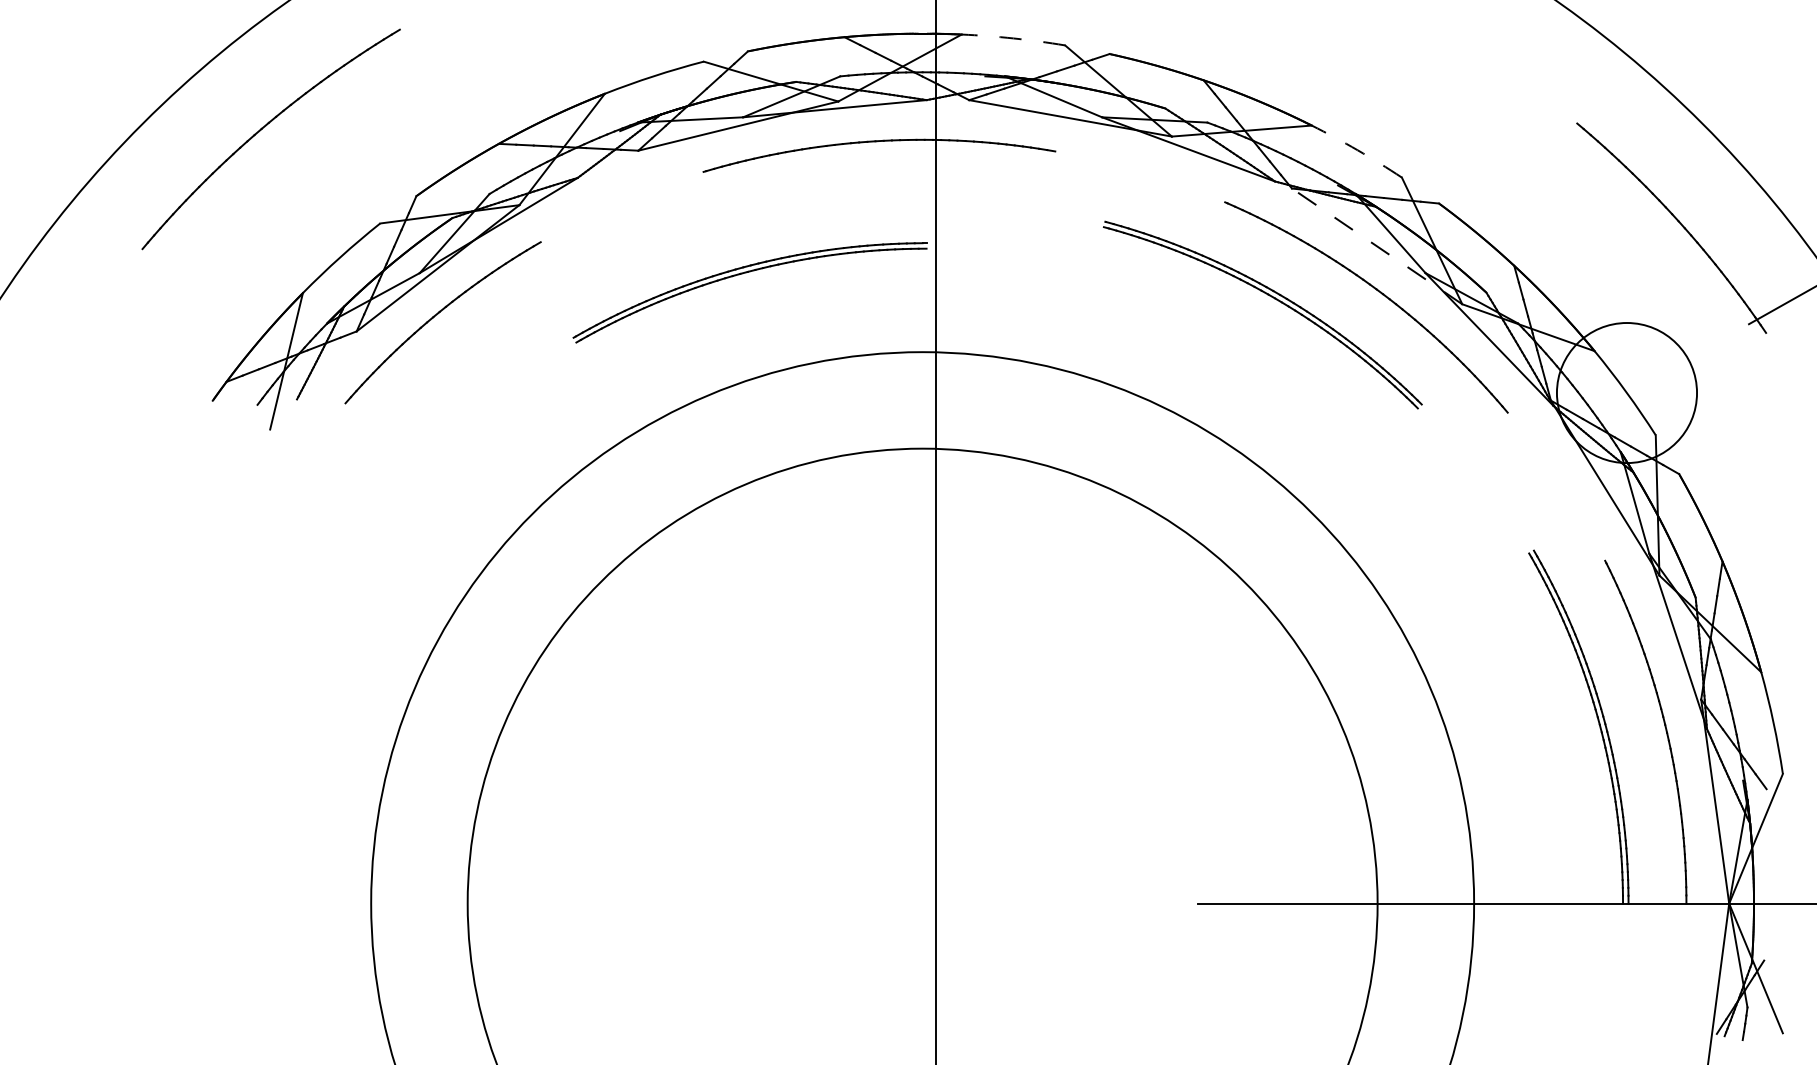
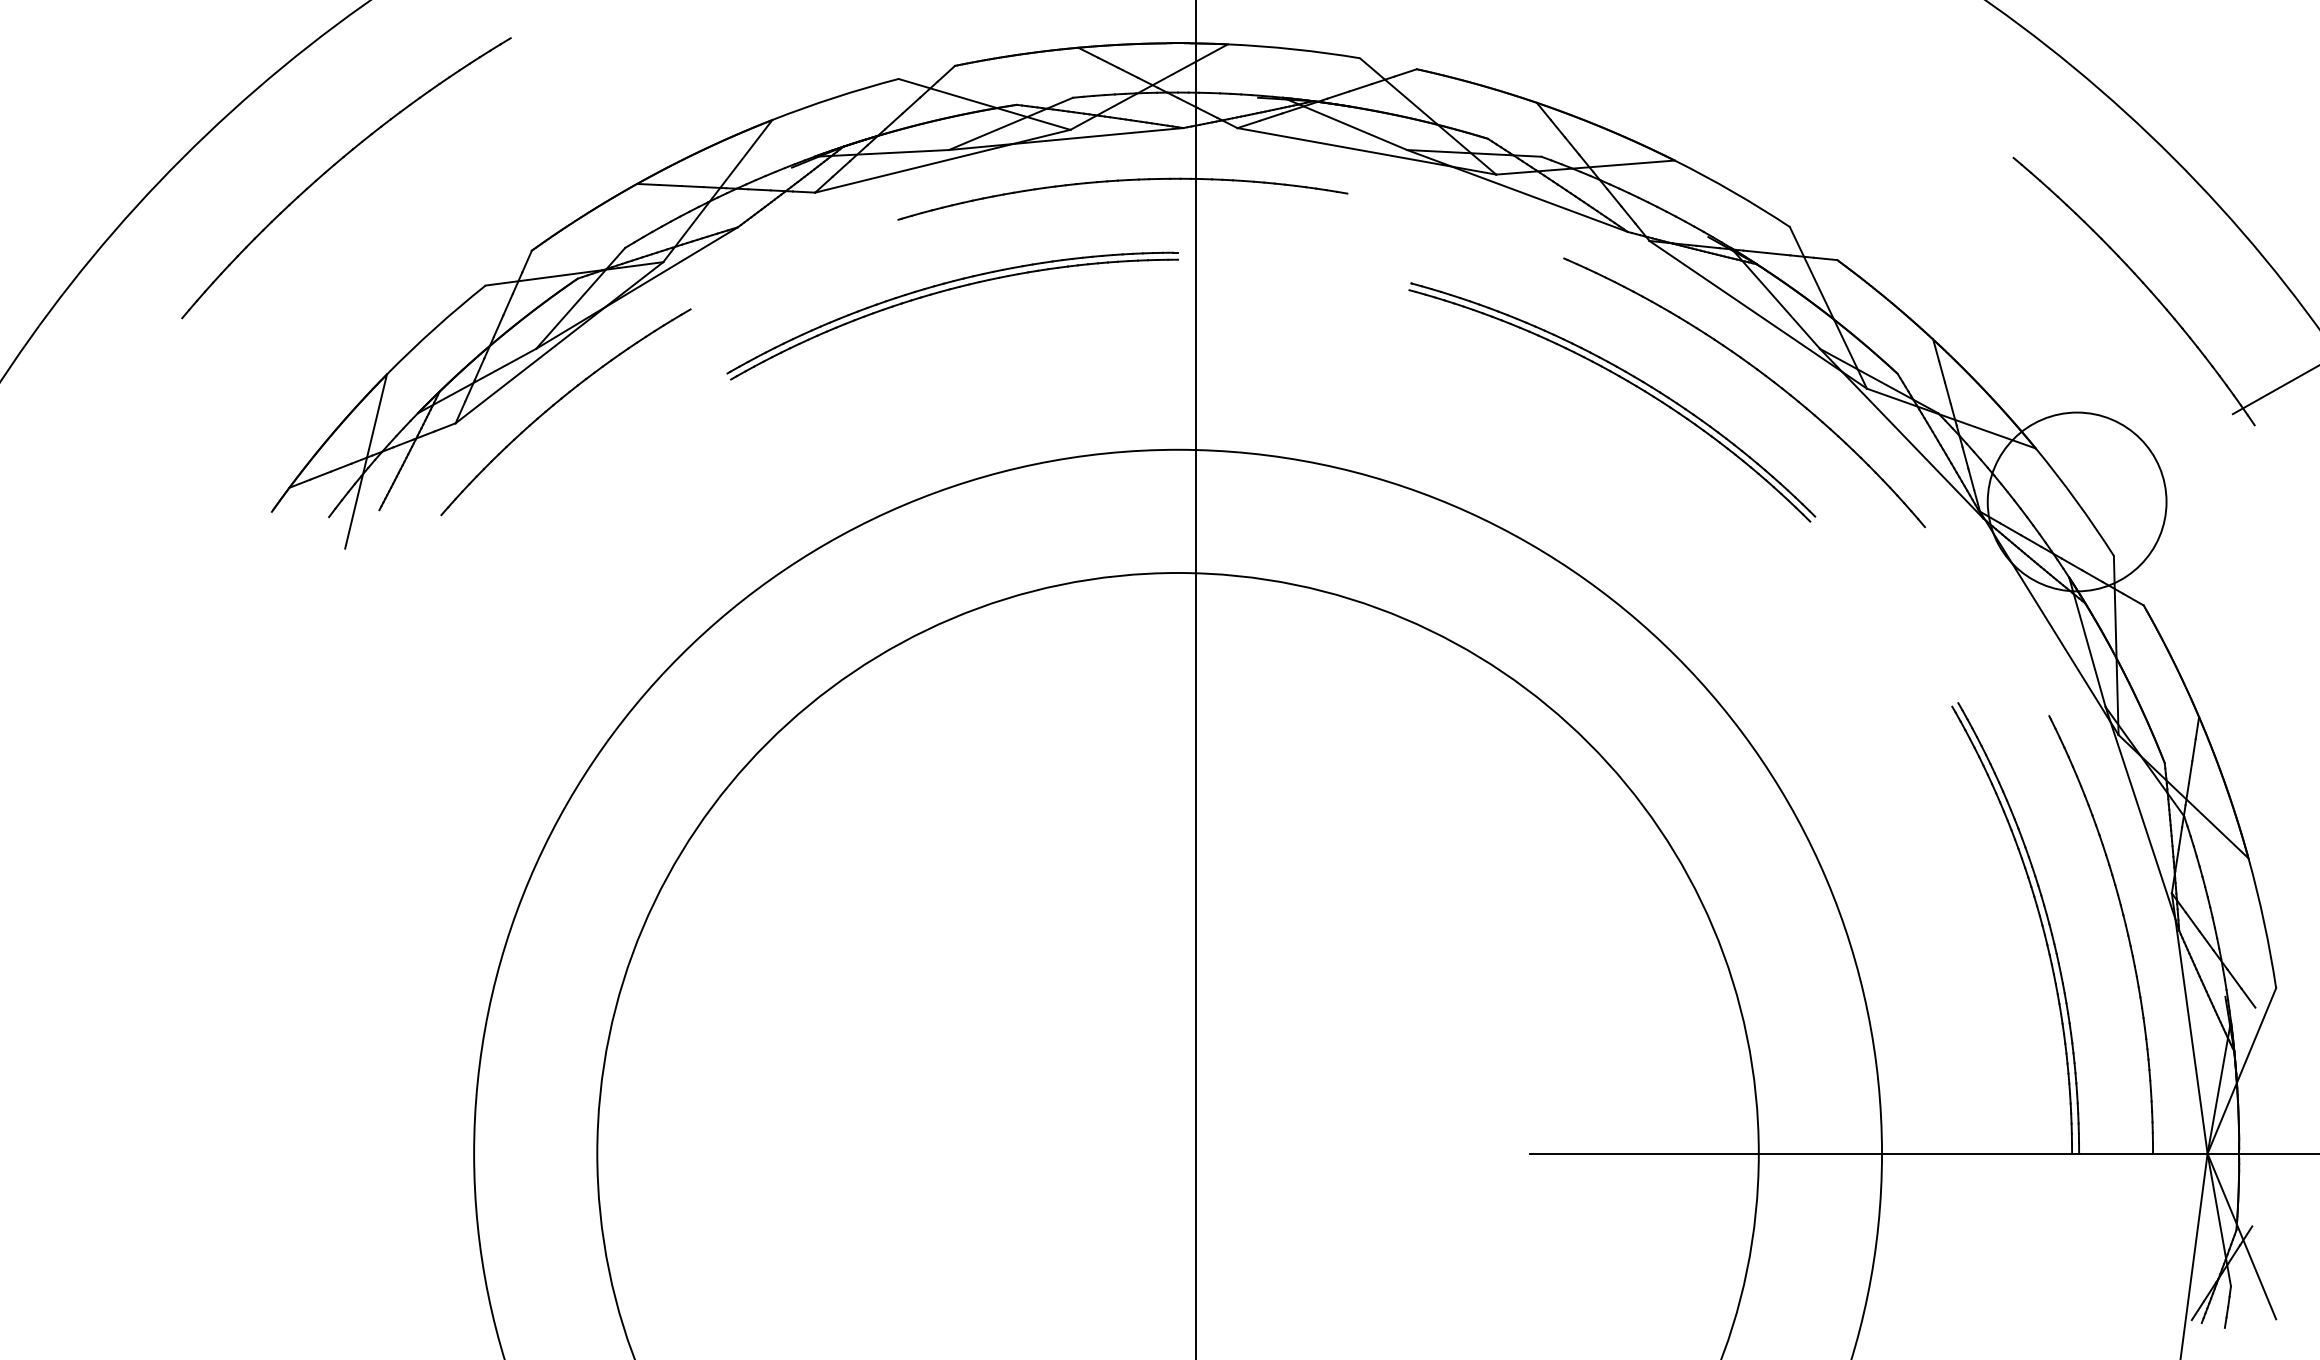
arc: (1013, 38) -> (1294, 49), dashed -> solid
arc: (1357, 150) -> (1733, 192), dashed -> solid
line: (1376, 246) -> (1757, 314), dashed -> solid
part: (745, 273) -> (946, 291), moved

